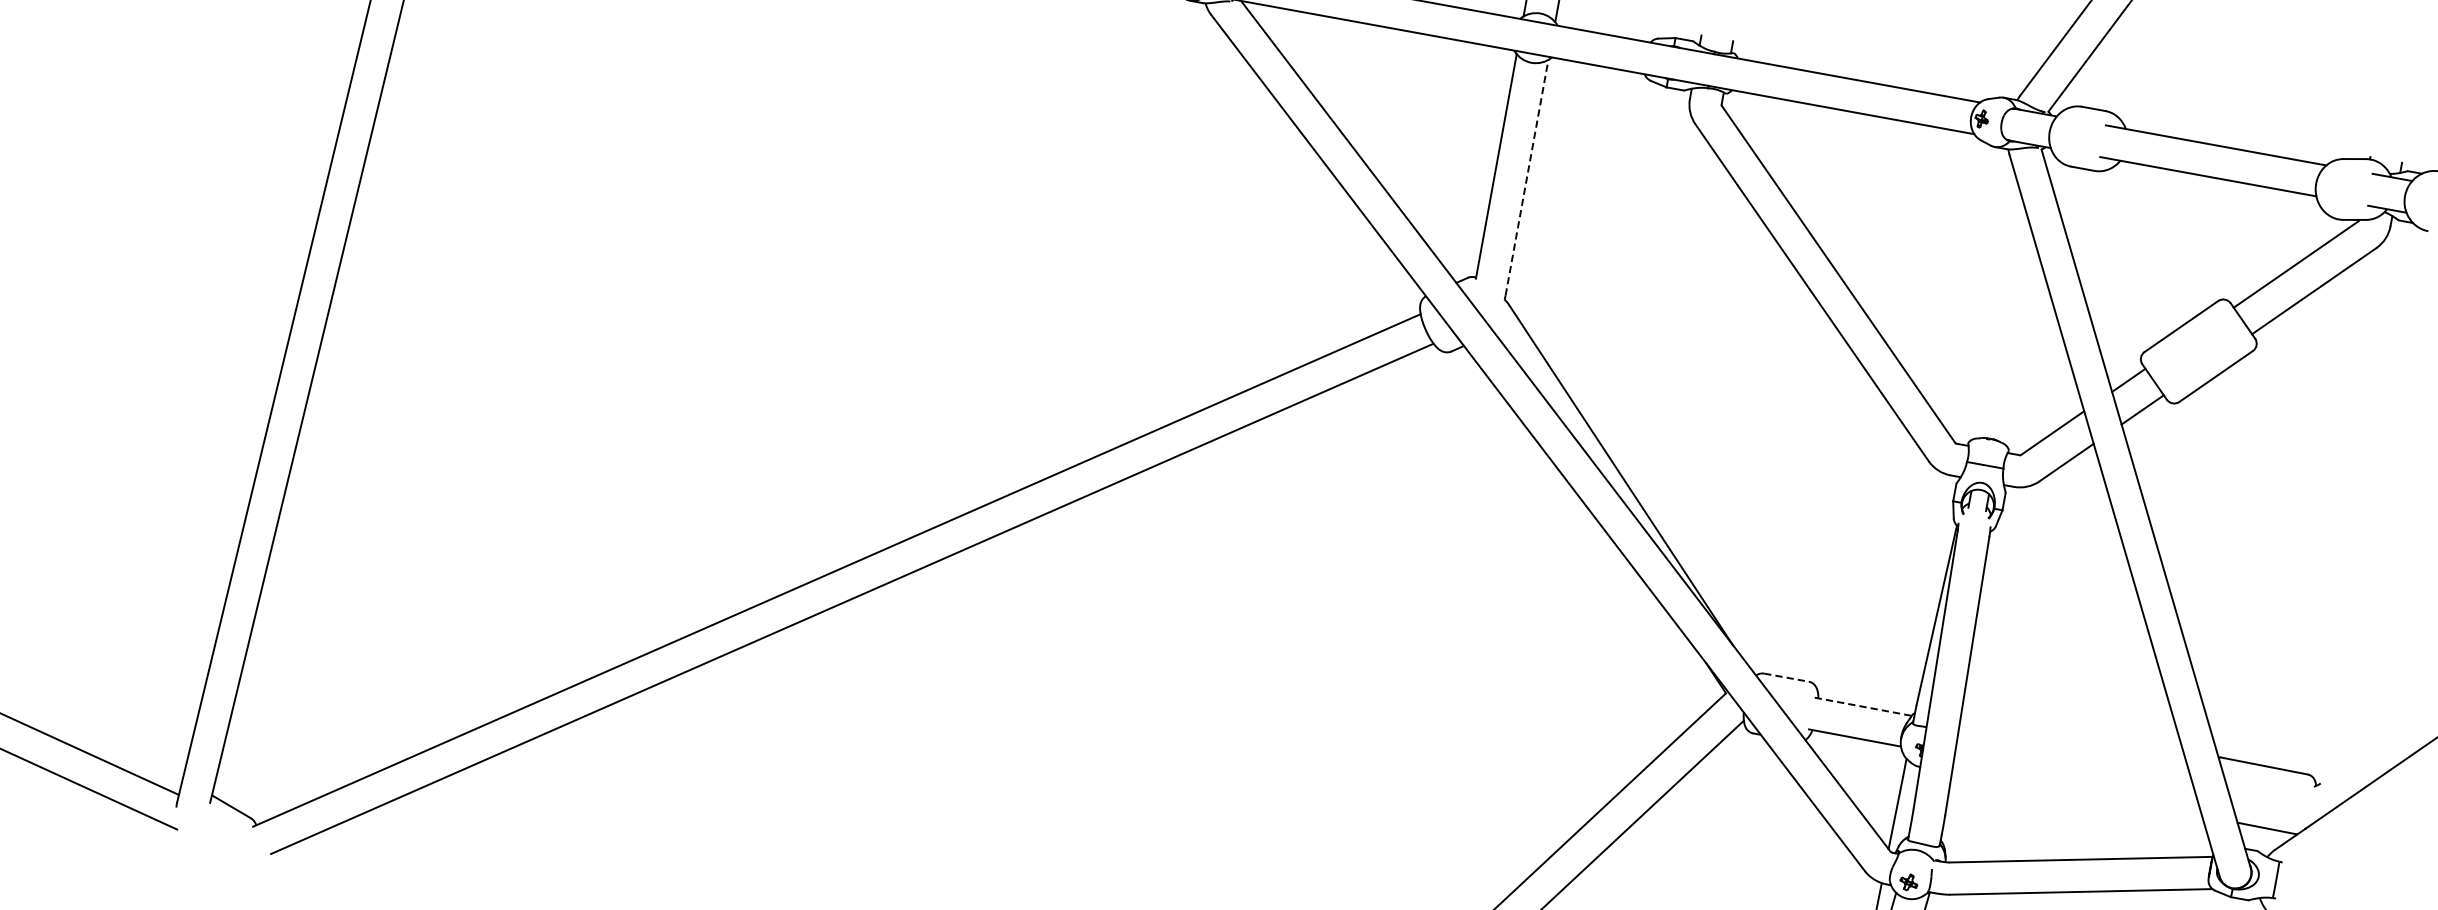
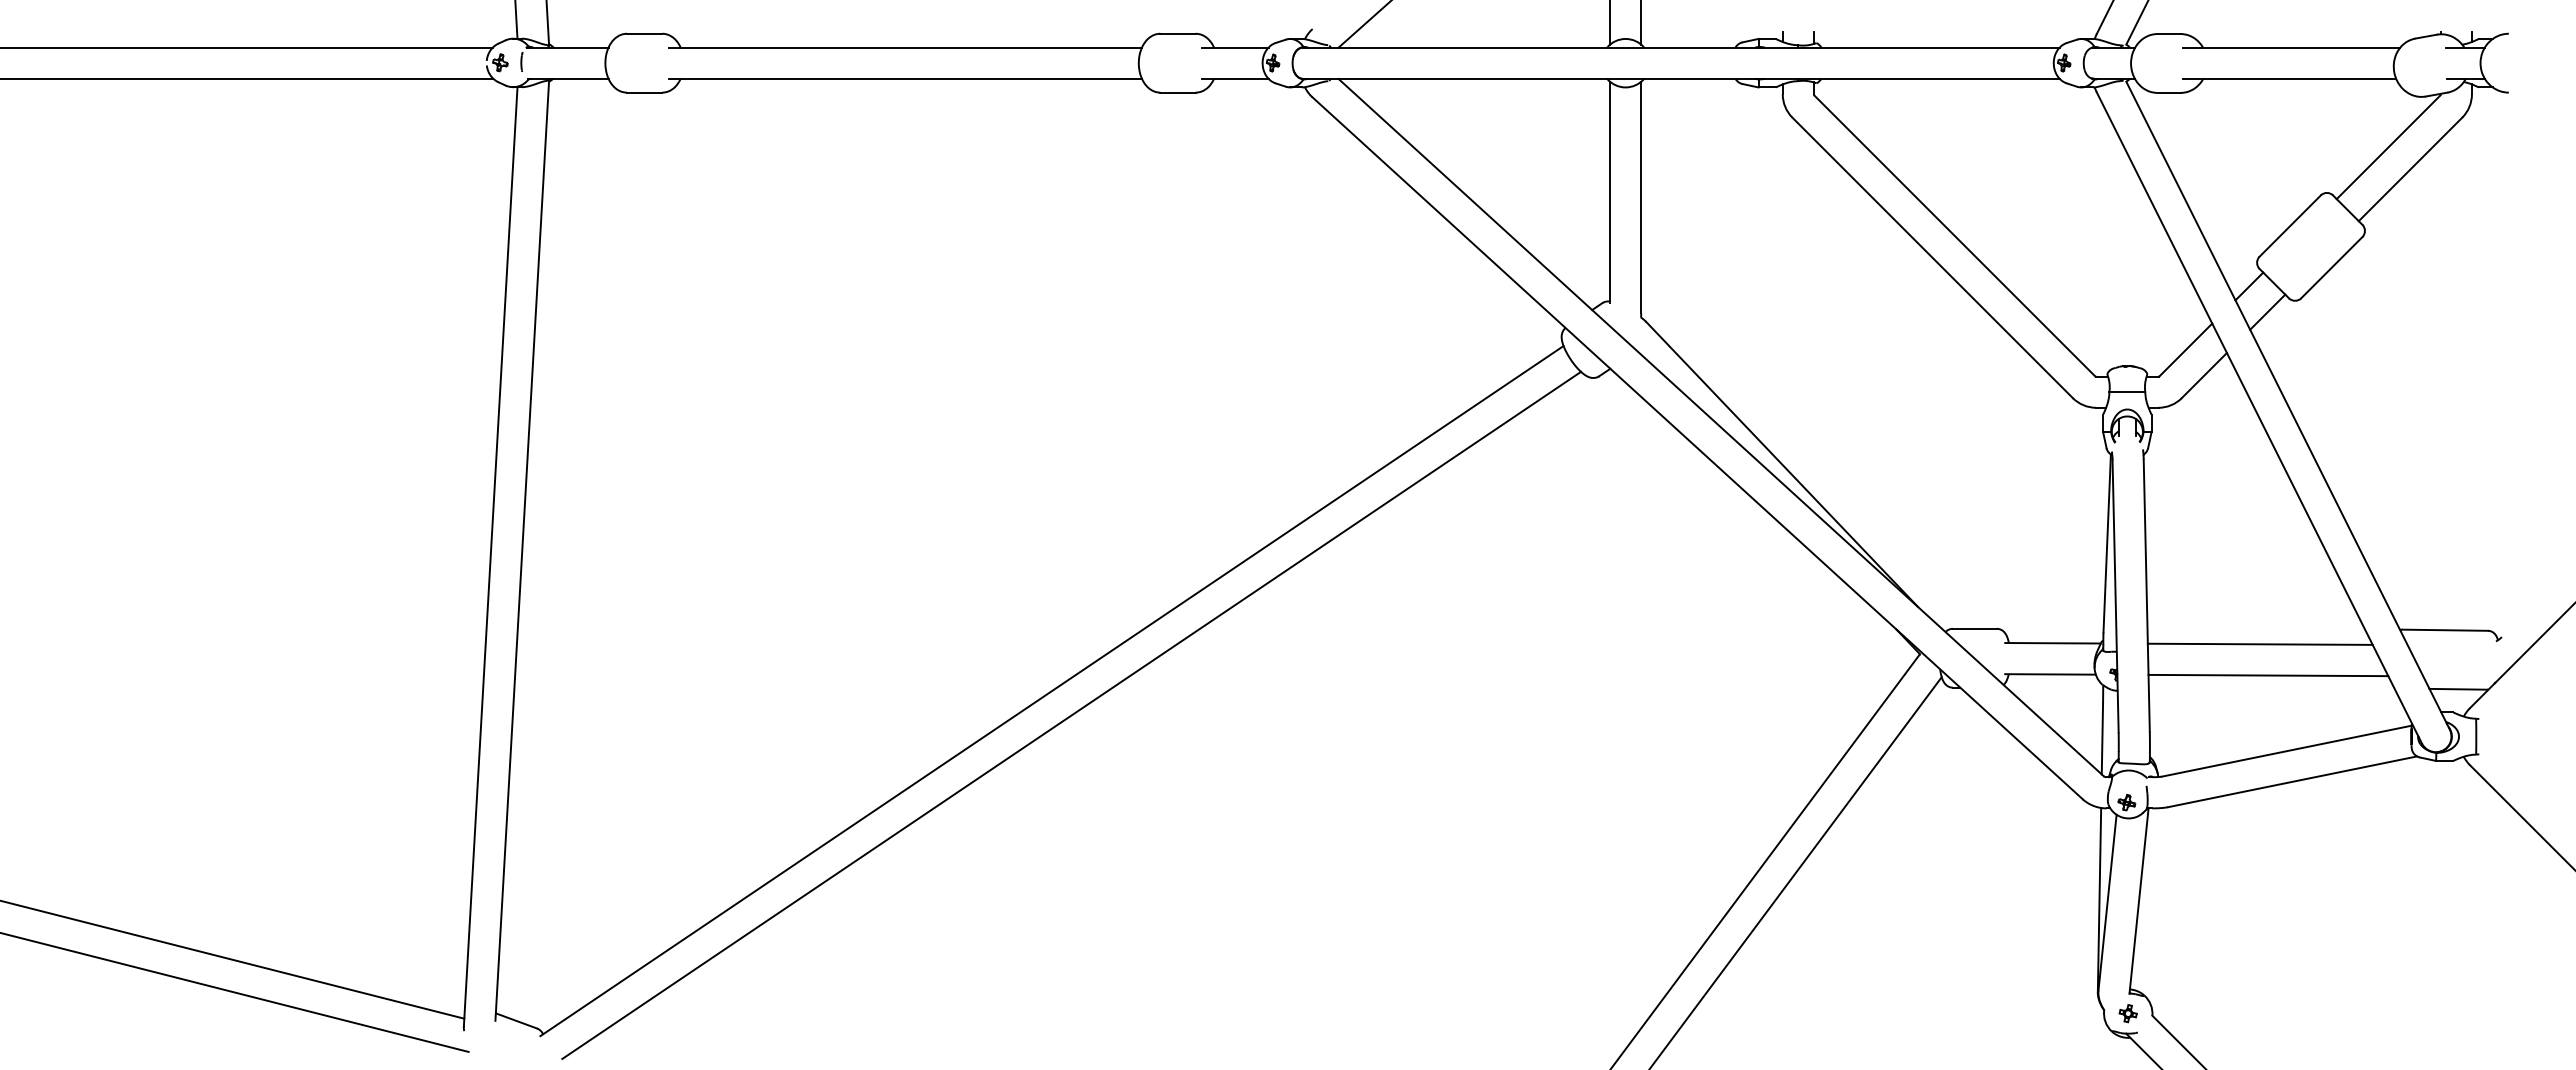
line: (1527, 177) -> (1641, 197), dashed -> solid
line: (1786, 677) -> (1974, 628), dashed -> solid
line: (1862, 706) -> (2052, 643), dashed -> solid
line: (2073, 745) -> (2259, 643), added
line: (2076, 779) -> (2268, 675), added

